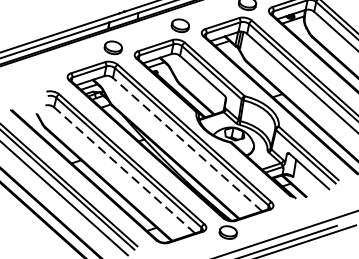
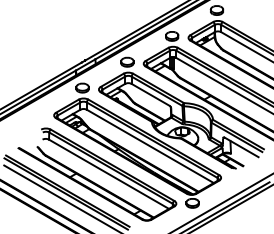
line: (186, 144) -> (149, 146), dashed -> solid
line: (123, 170) -> (108, 174), dashed -> solid

